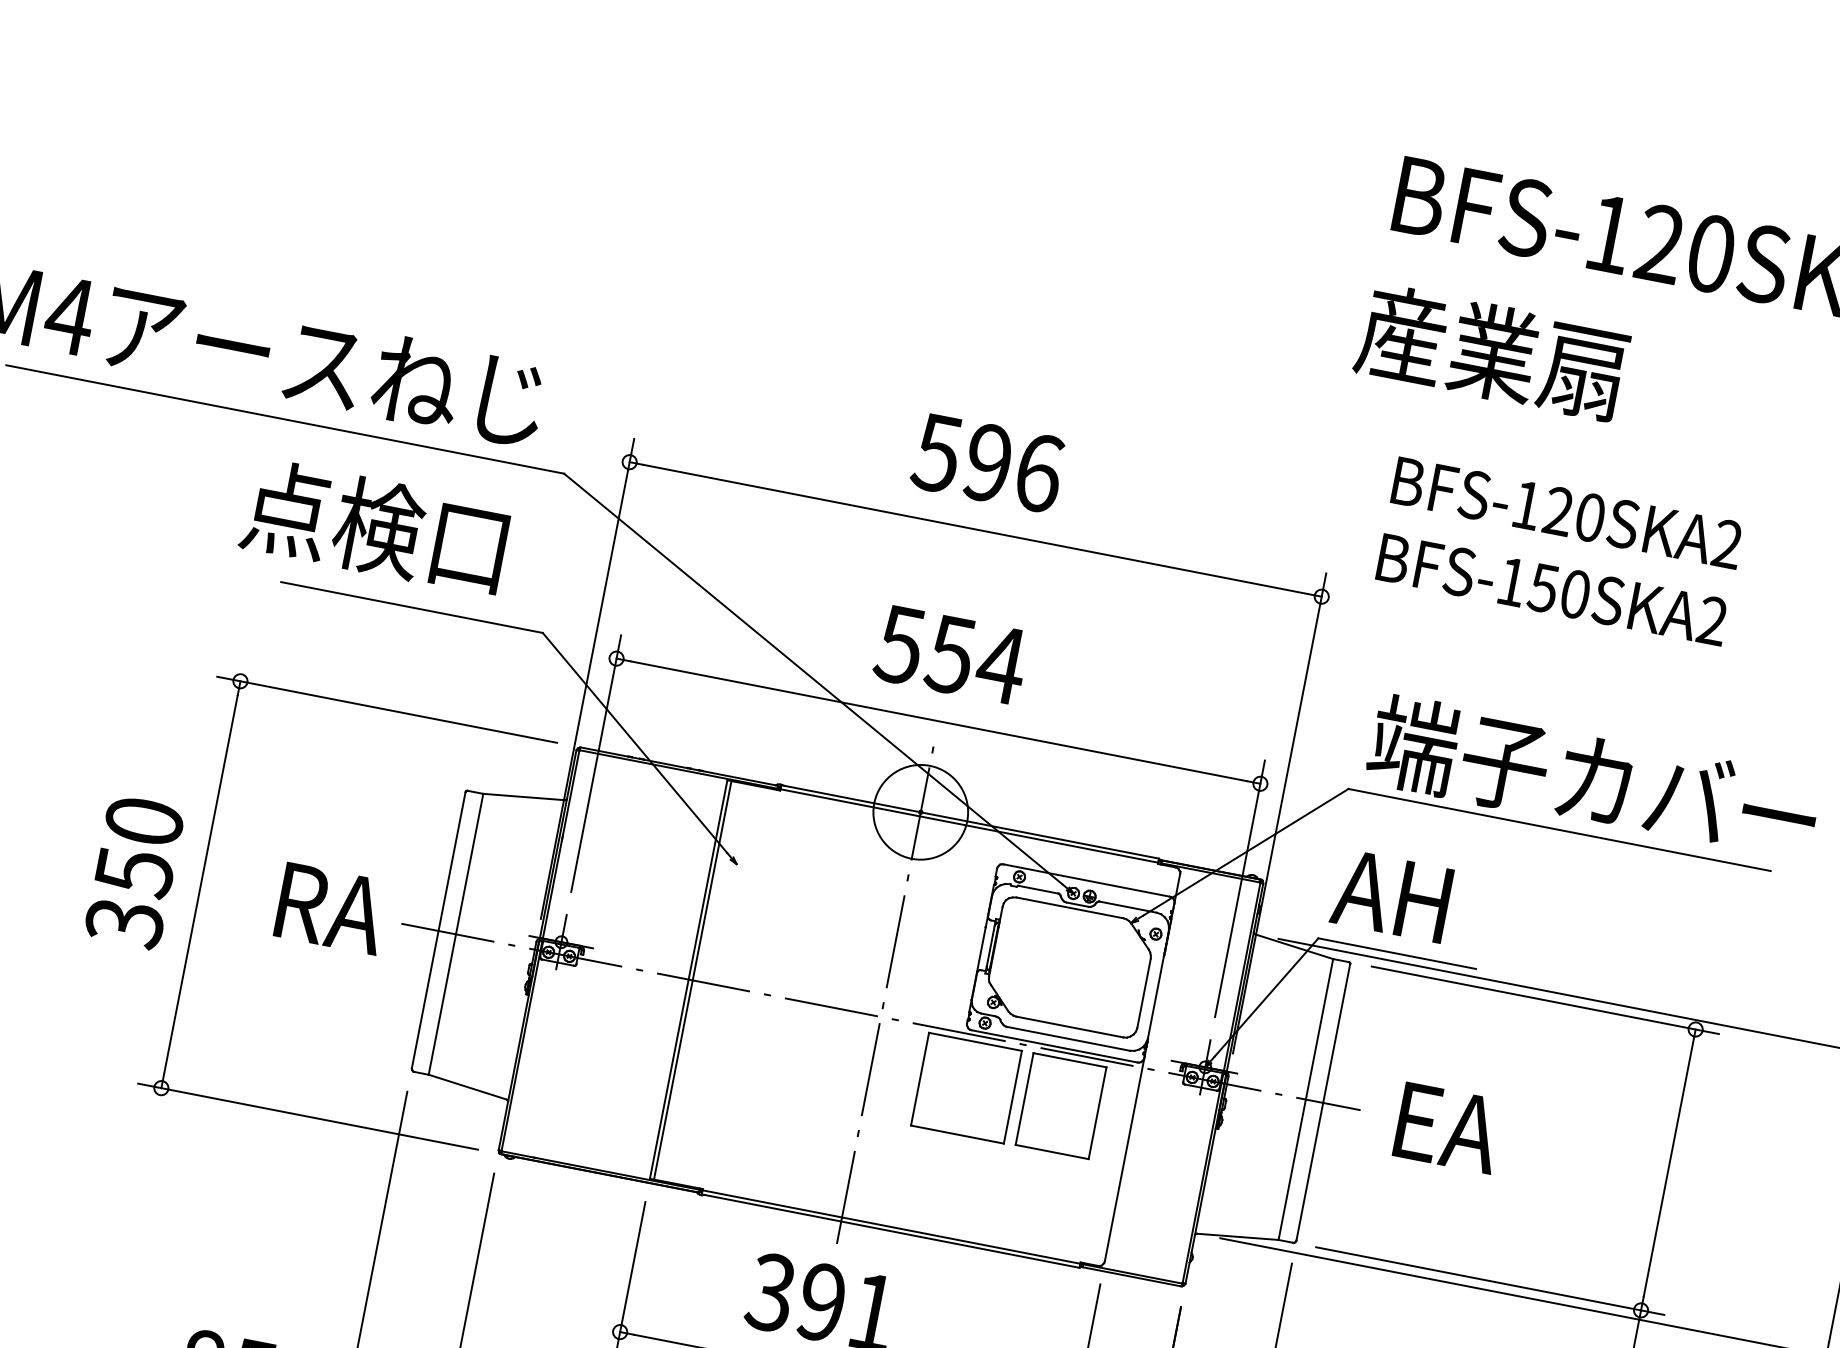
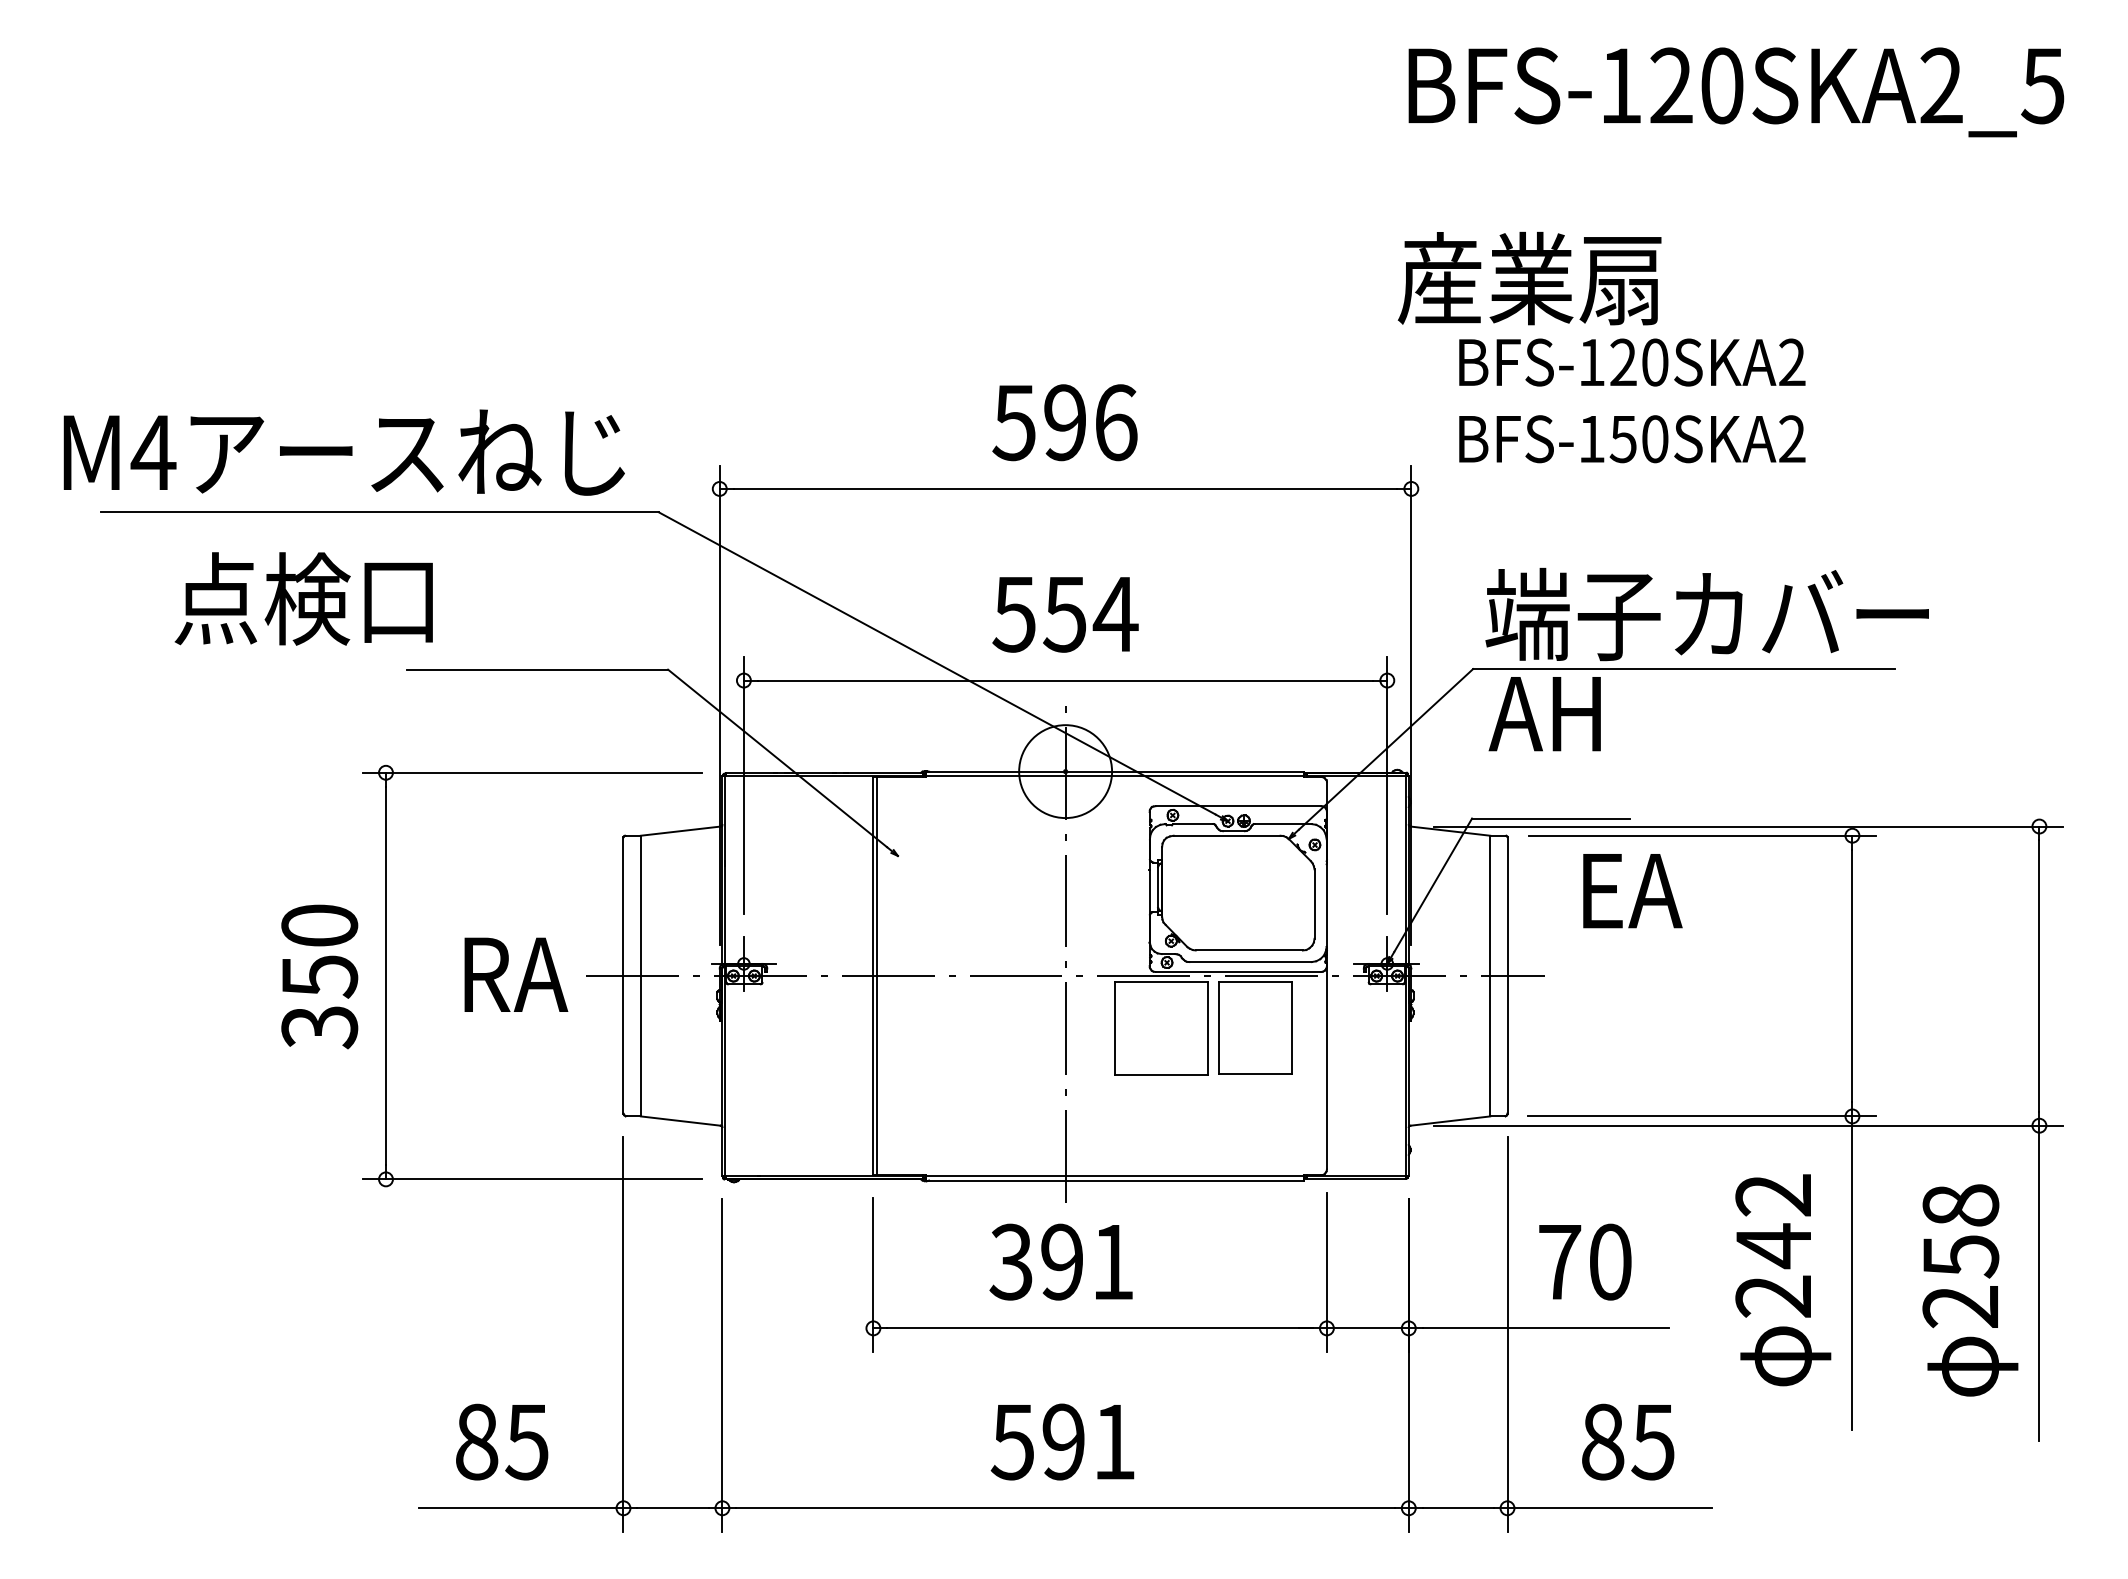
text: (1491, 352) -> (1529, 278), moved
text: (374, 526) -> (303, 598), moved
text: (1391, 896) -> (1544, 714), moved
text: (1448, 1128) -> (1632, 891), moved

